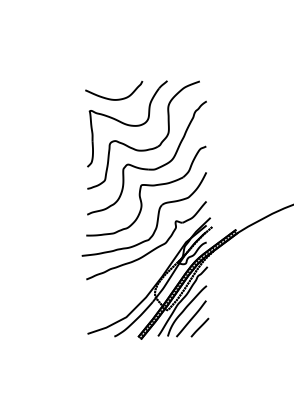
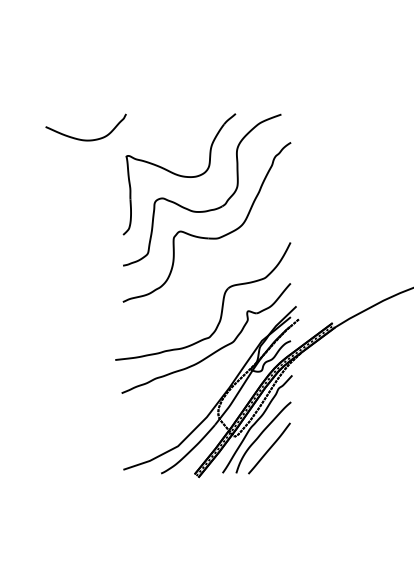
curve: (112, 98) -> (83, 138), moved
part: (146, 190) -> (206, 267), removed
line: (199, 327) -> (280, 460), removed

